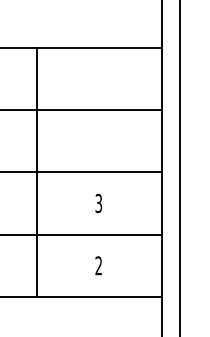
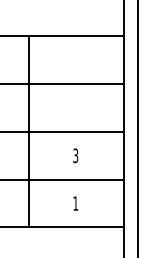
text: (98, 265) -> (75, 203), 2 -> 1

